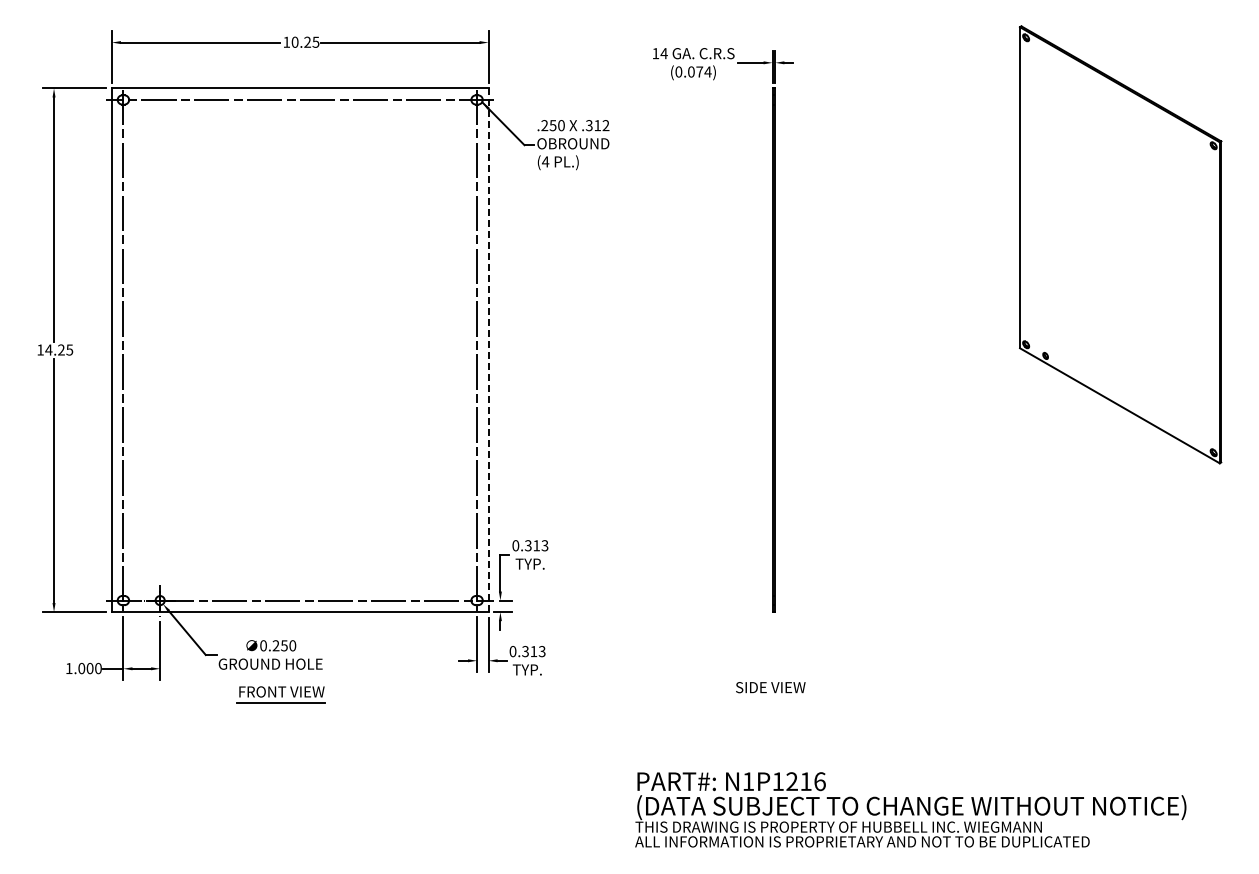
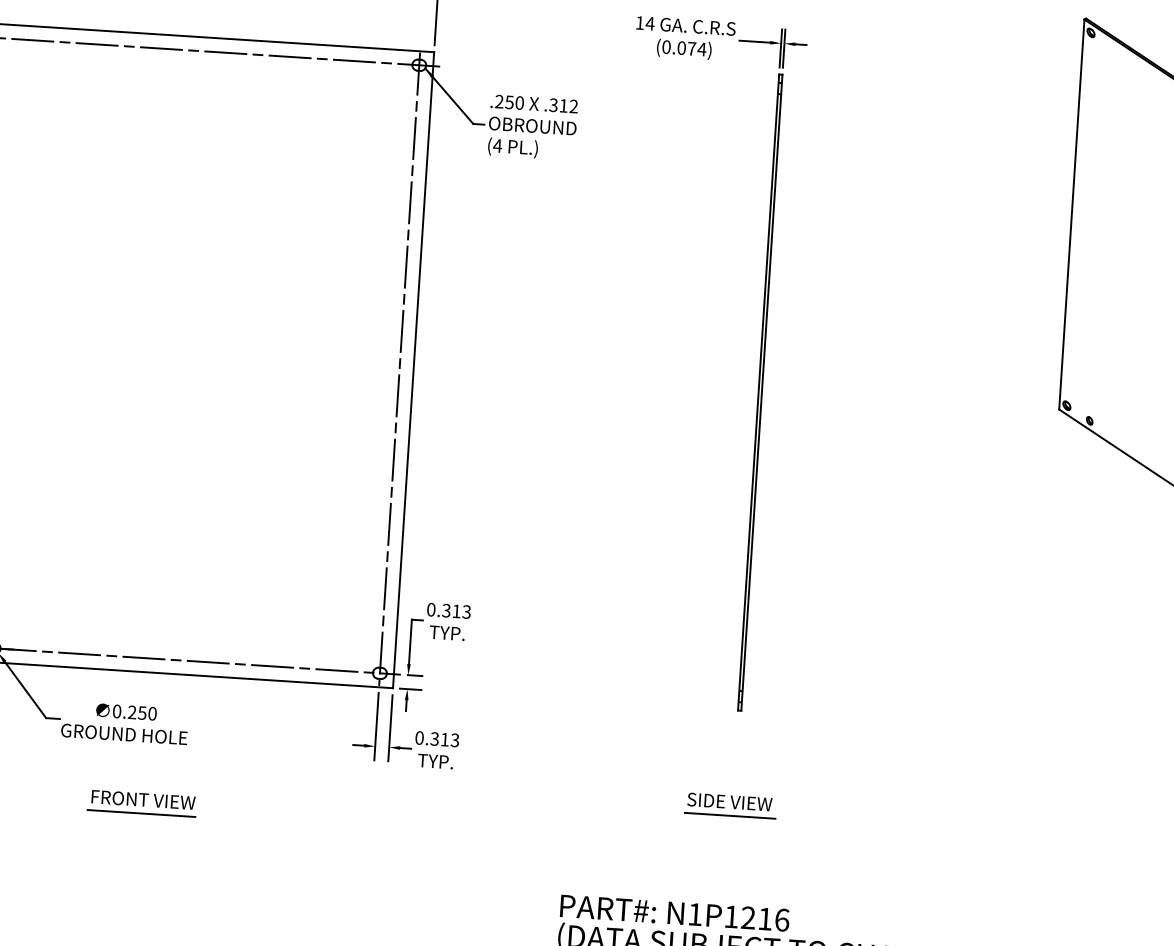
line: (488, 350) -> (413, 370), dashed -> solid
part: (280, 694) -> (141, 802), moved
line: (771, 698) -> (729, 815), added

